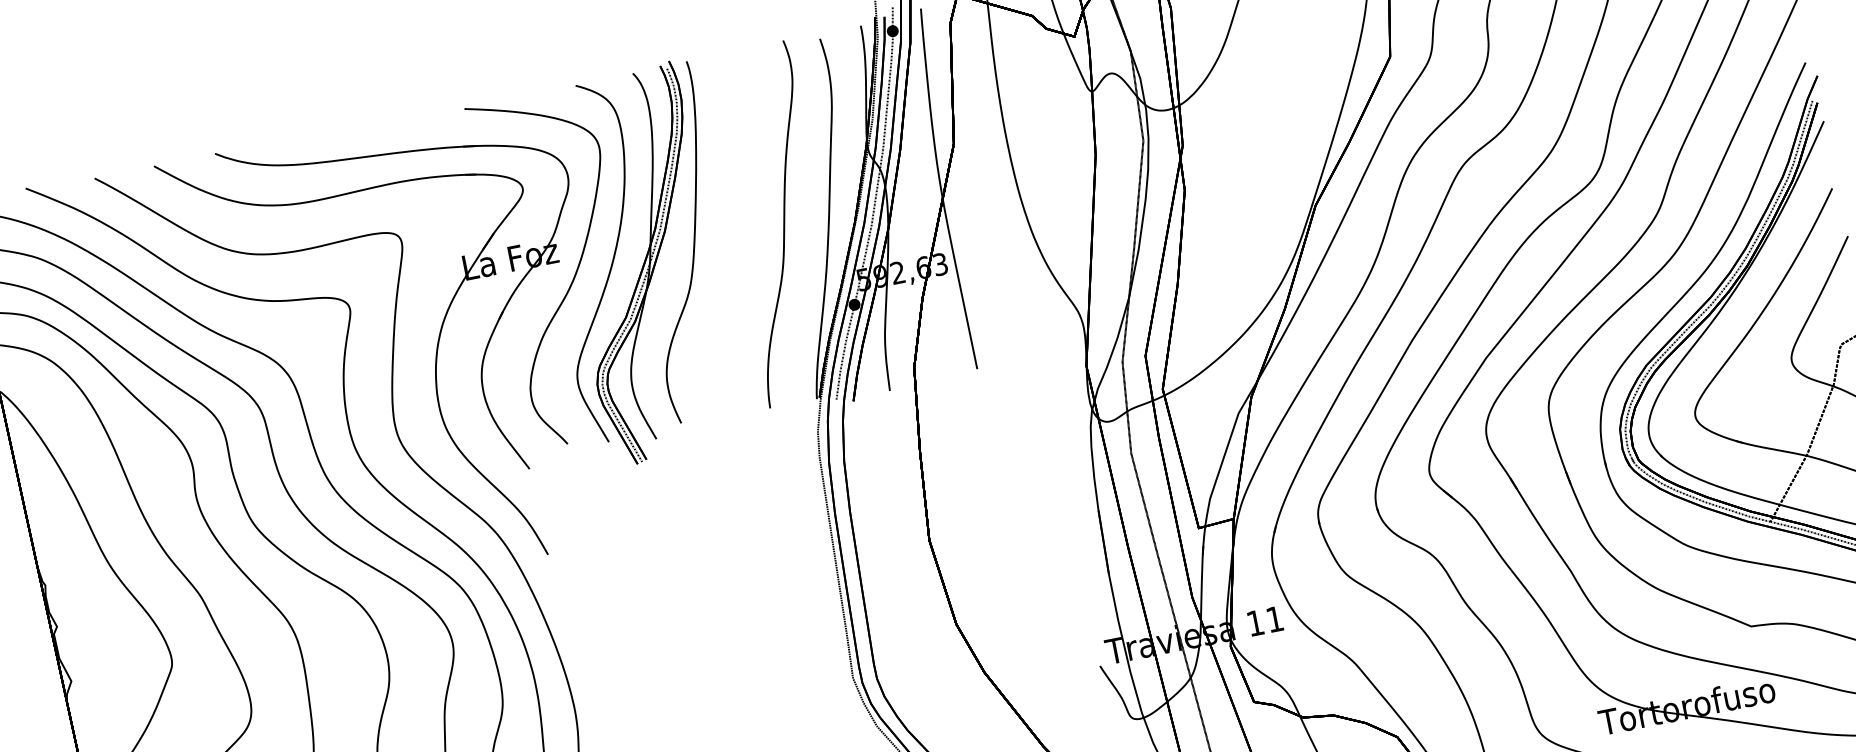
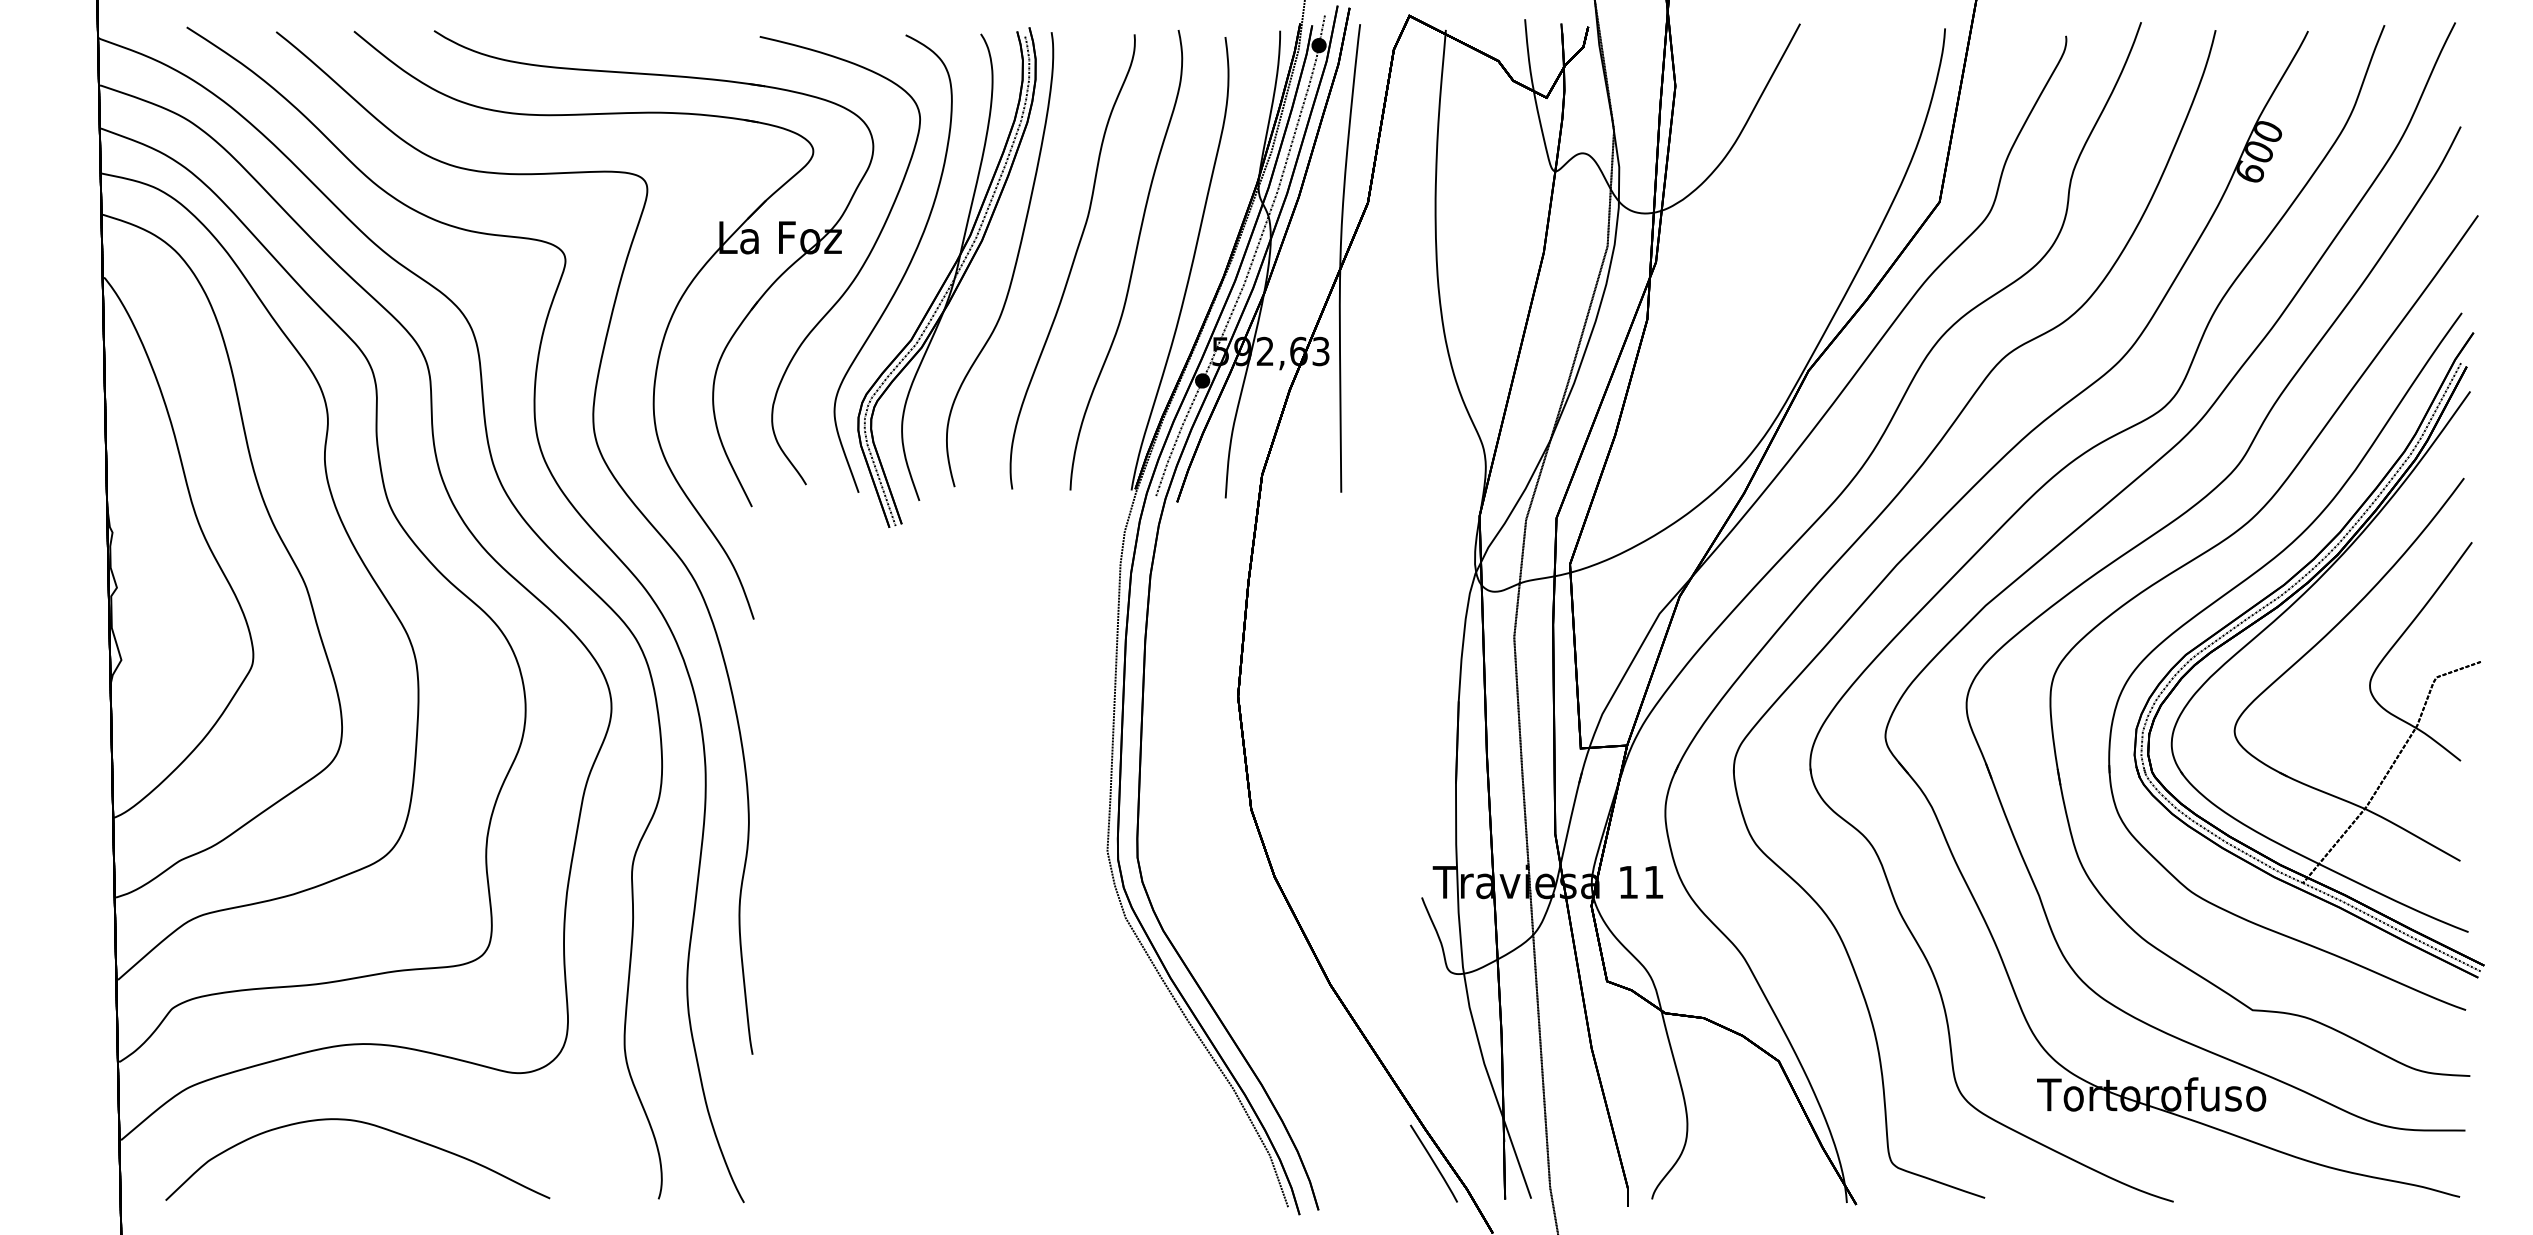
part: (737, 233) -> (1072, 261), added

